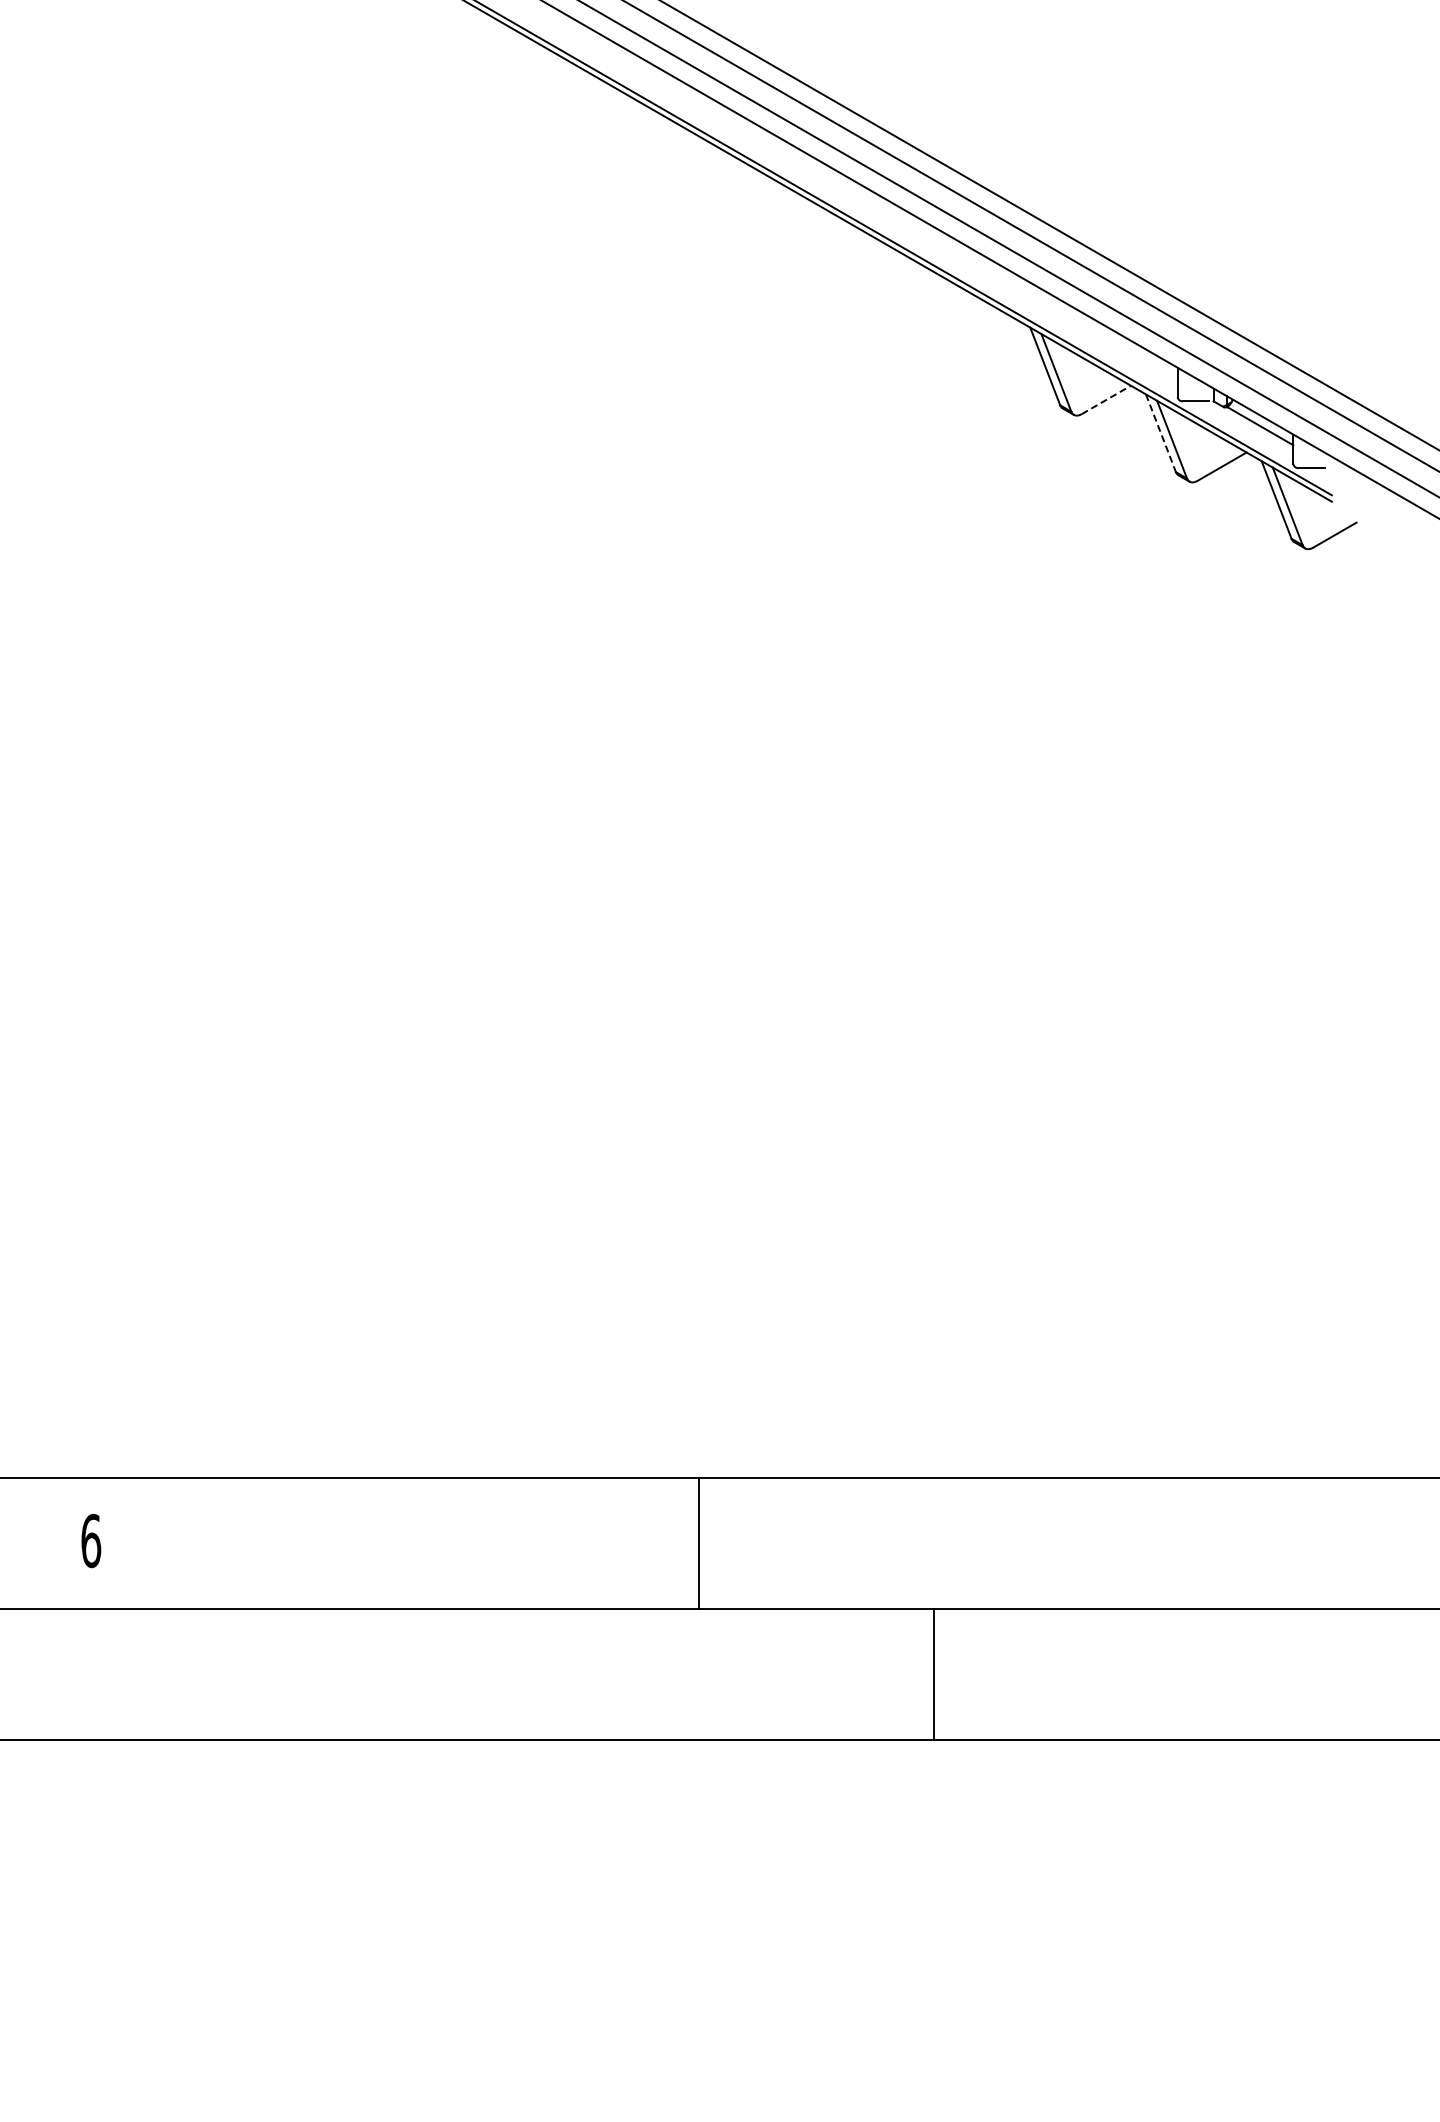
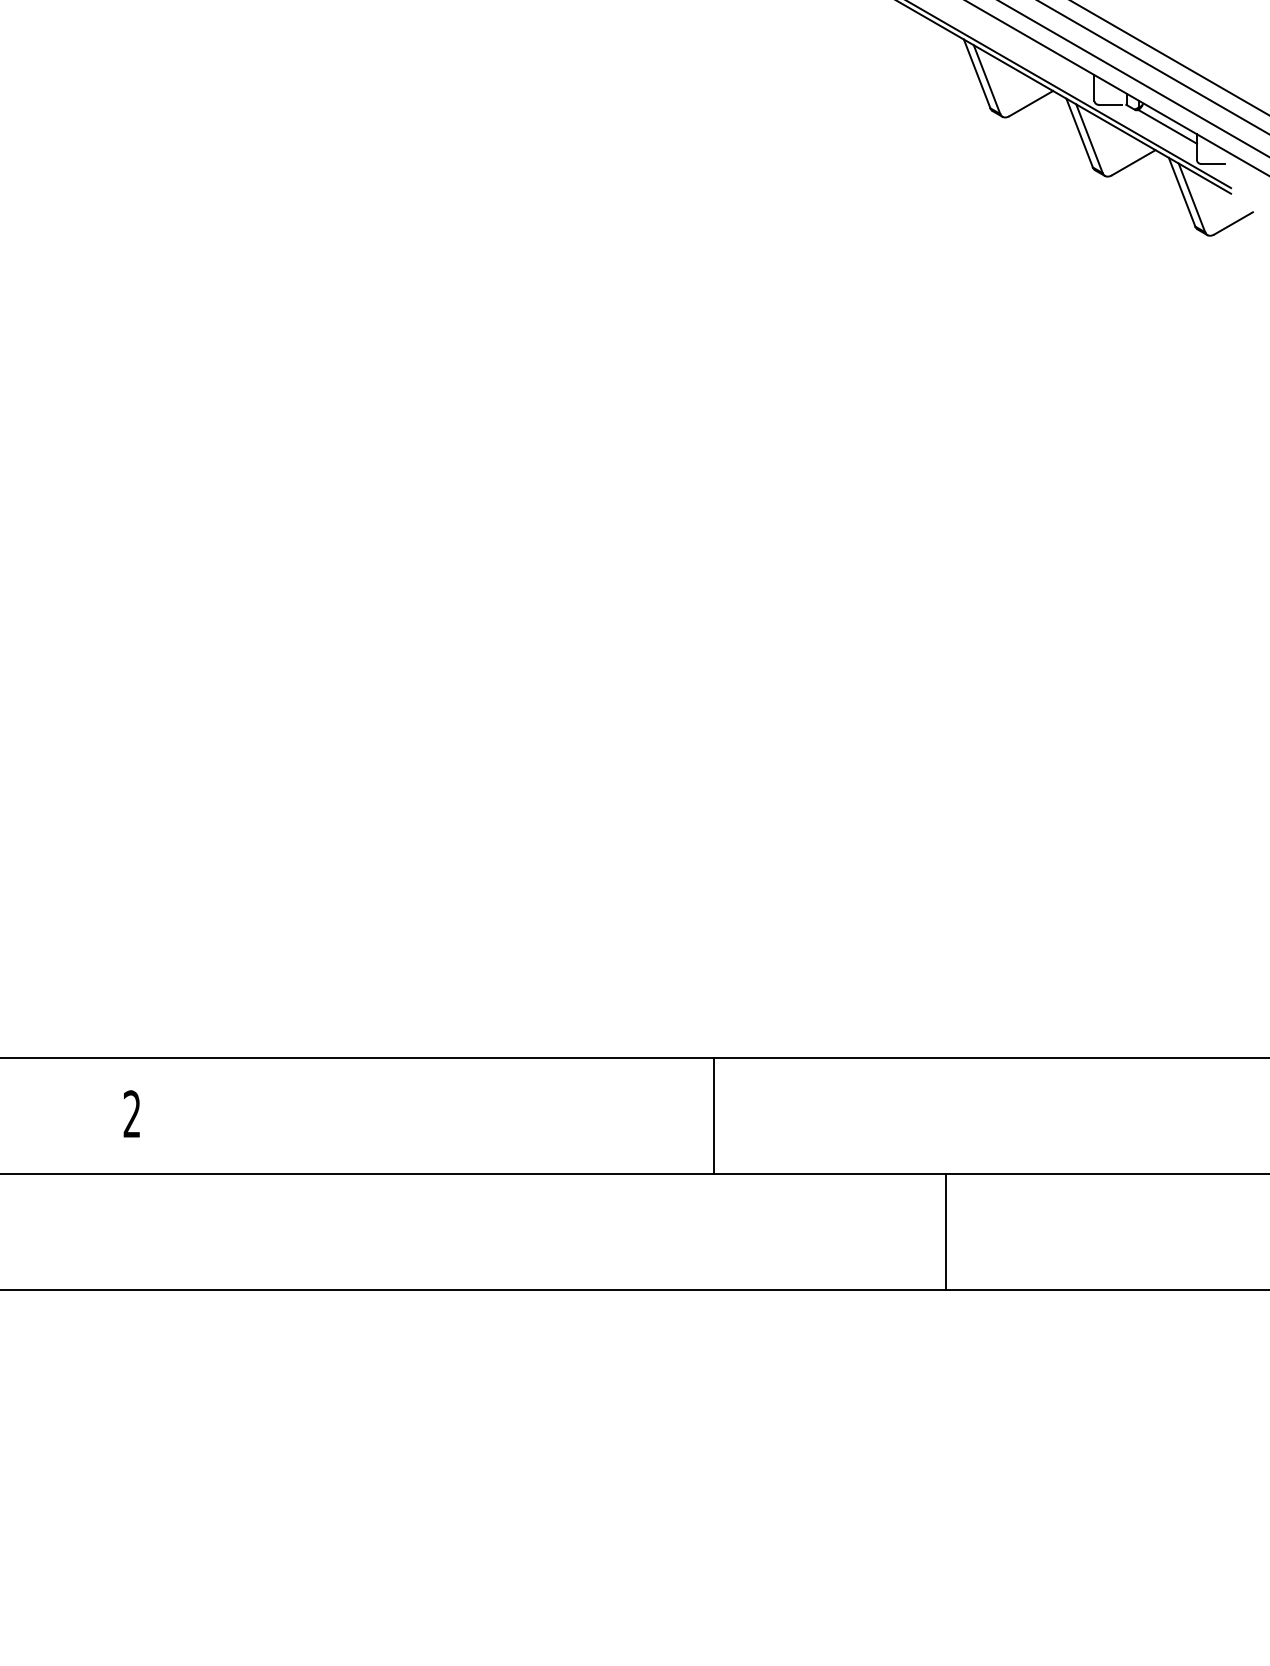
line: (1106, 399) -> (1031, 103), dashed -> solid
line: (1160, 433) -> (1079, 133), dashed -> solid
text: (91, 1540) -> (132, 1113), 6 -> 2
line: (699, 1542) -> (714, 1115), moved
line: (934, 1673) -> (946, 1231), moved

